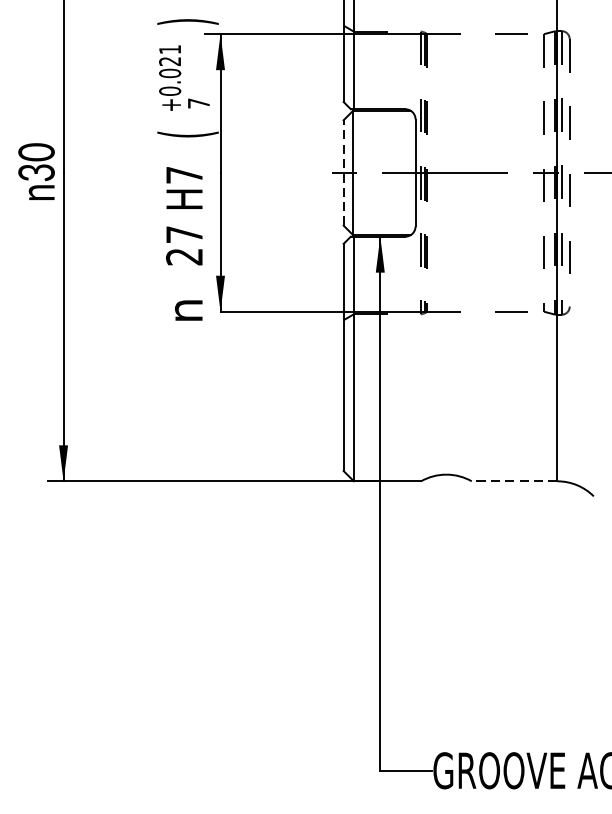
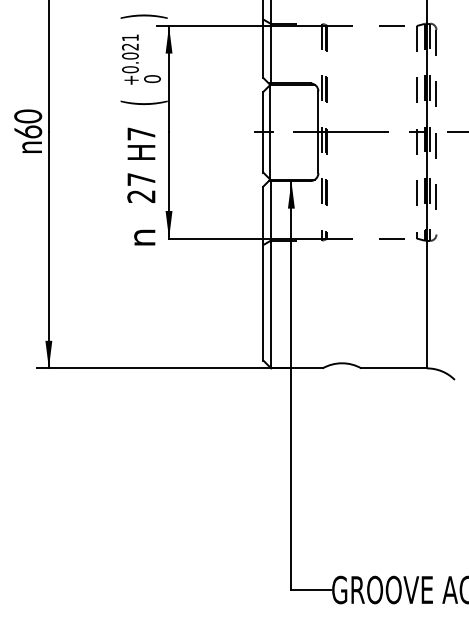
text: (198, 104) -> (152, 79), 7 -> 0
text: (35, 171) -> (27, 131), 30 -> 60
line: (343, 171) -> (263, 131), dashed -> solid
line: (514, 481) -> (394, 368), dashed -> solid

